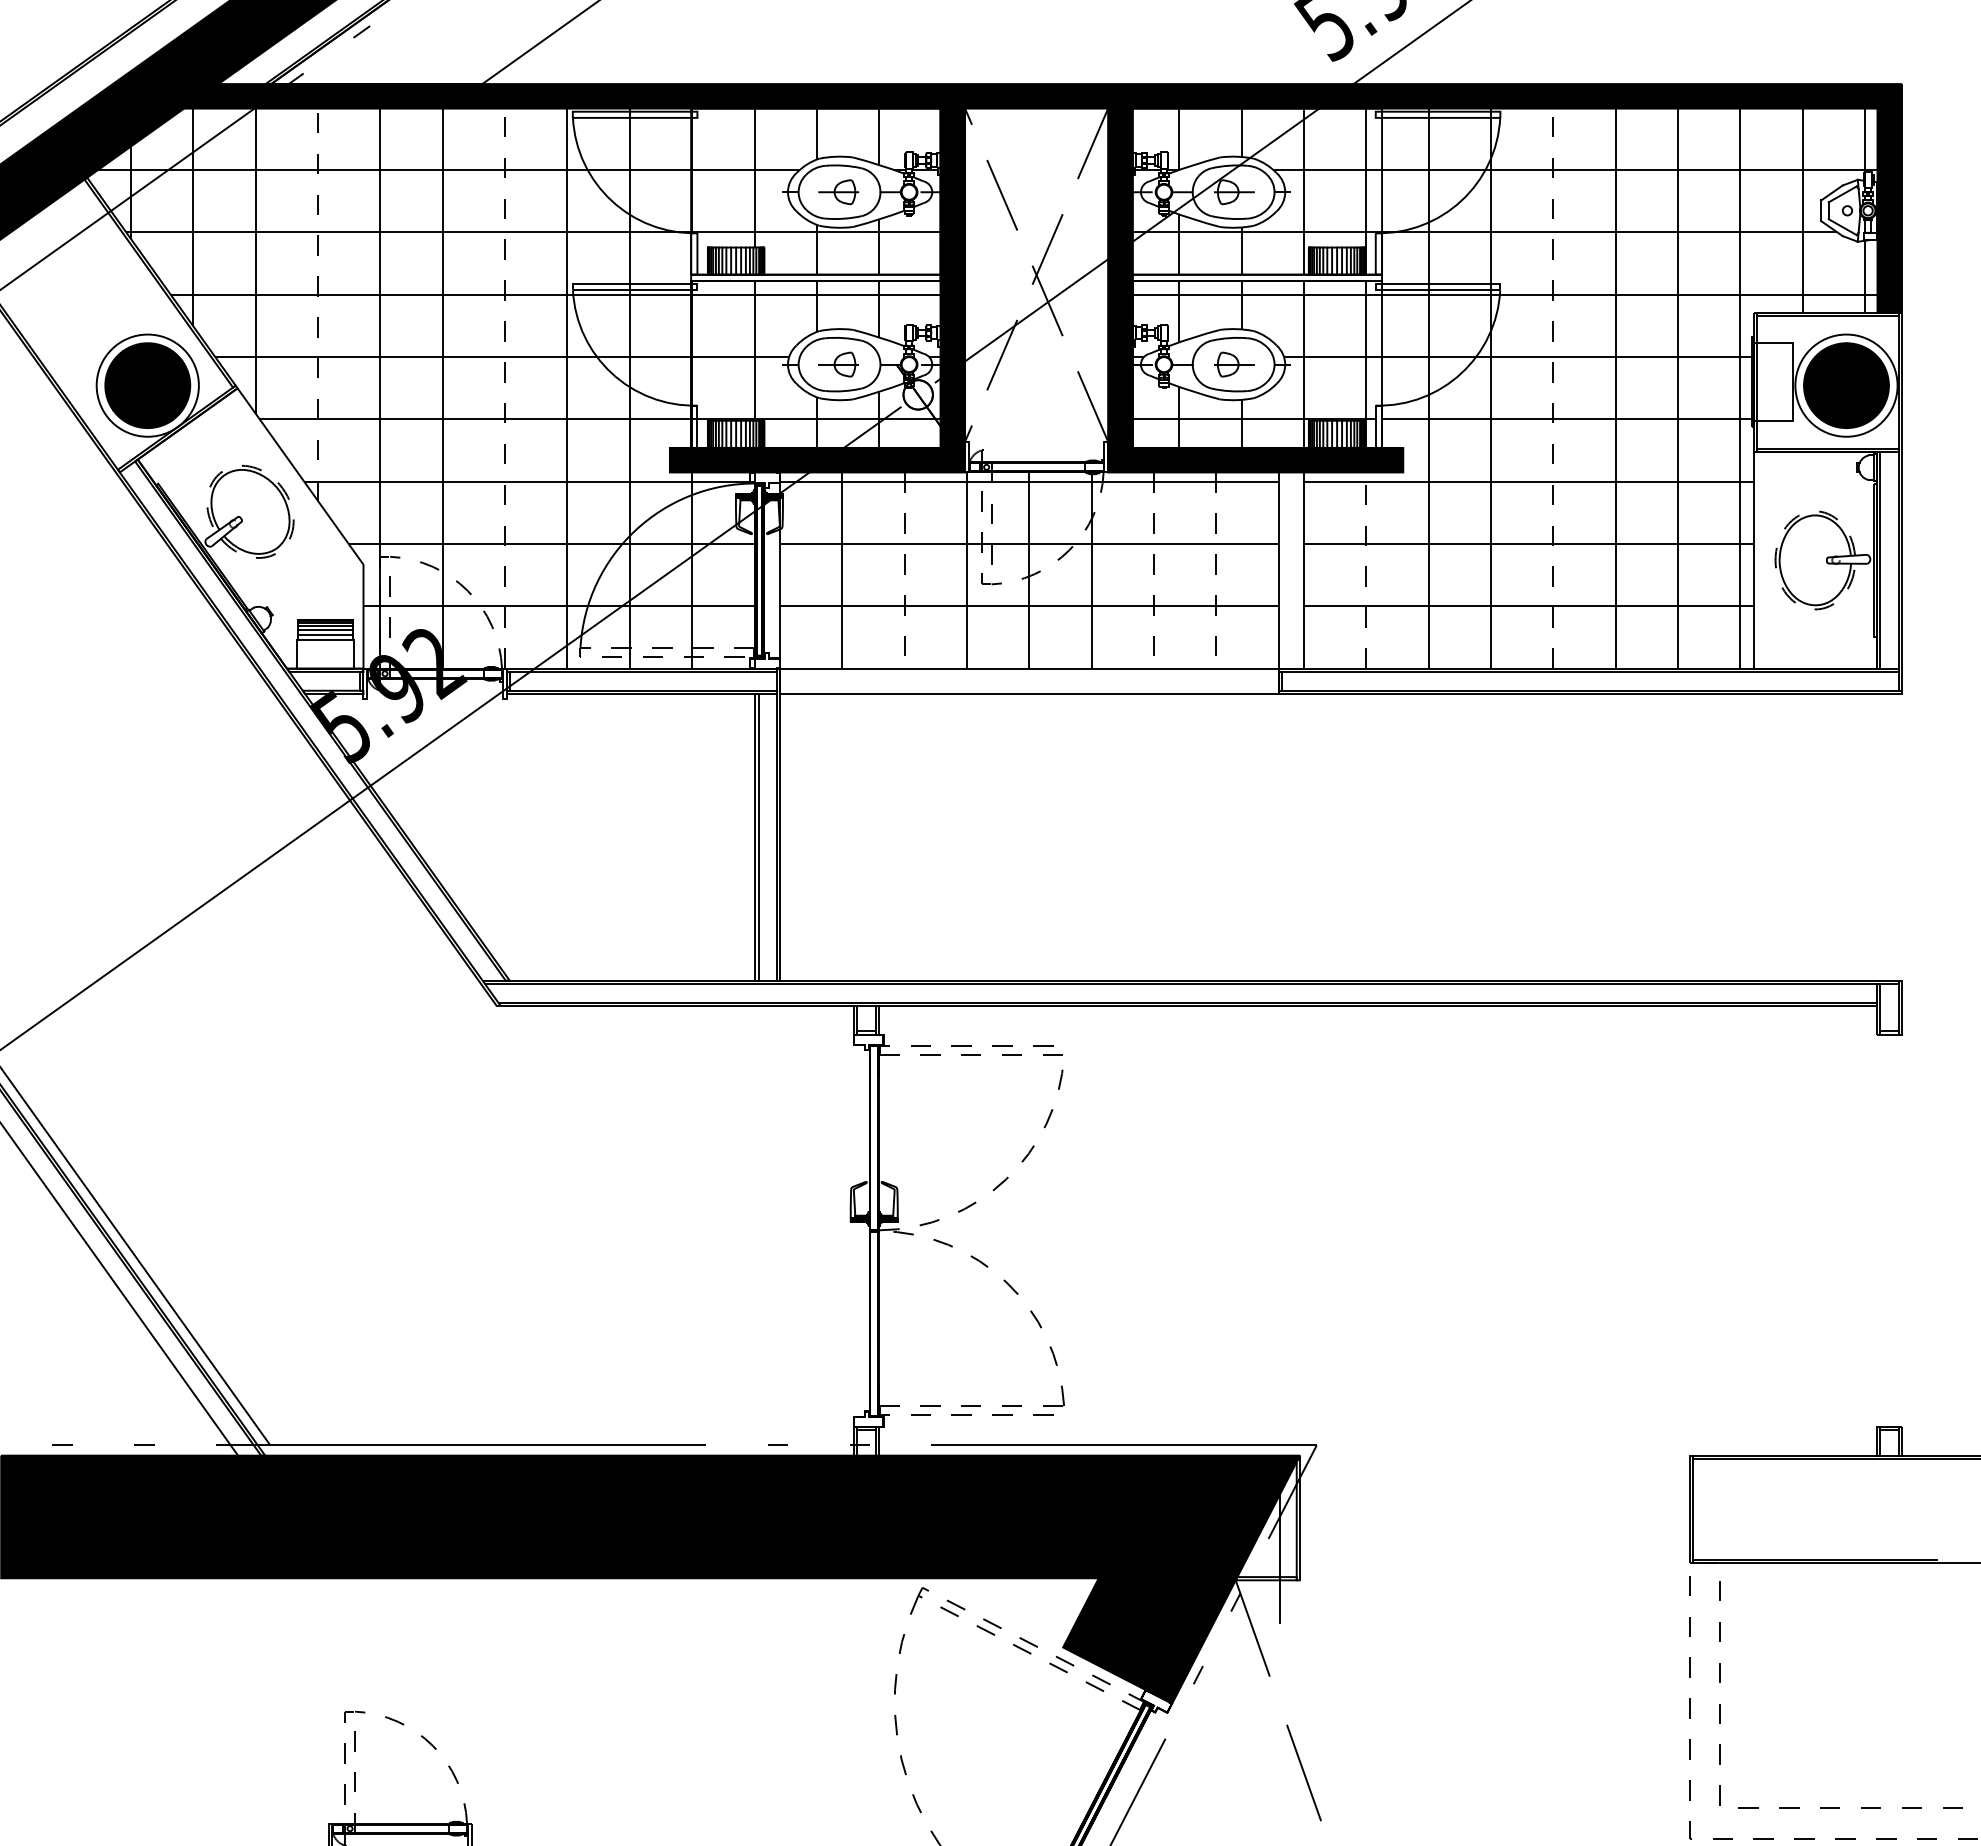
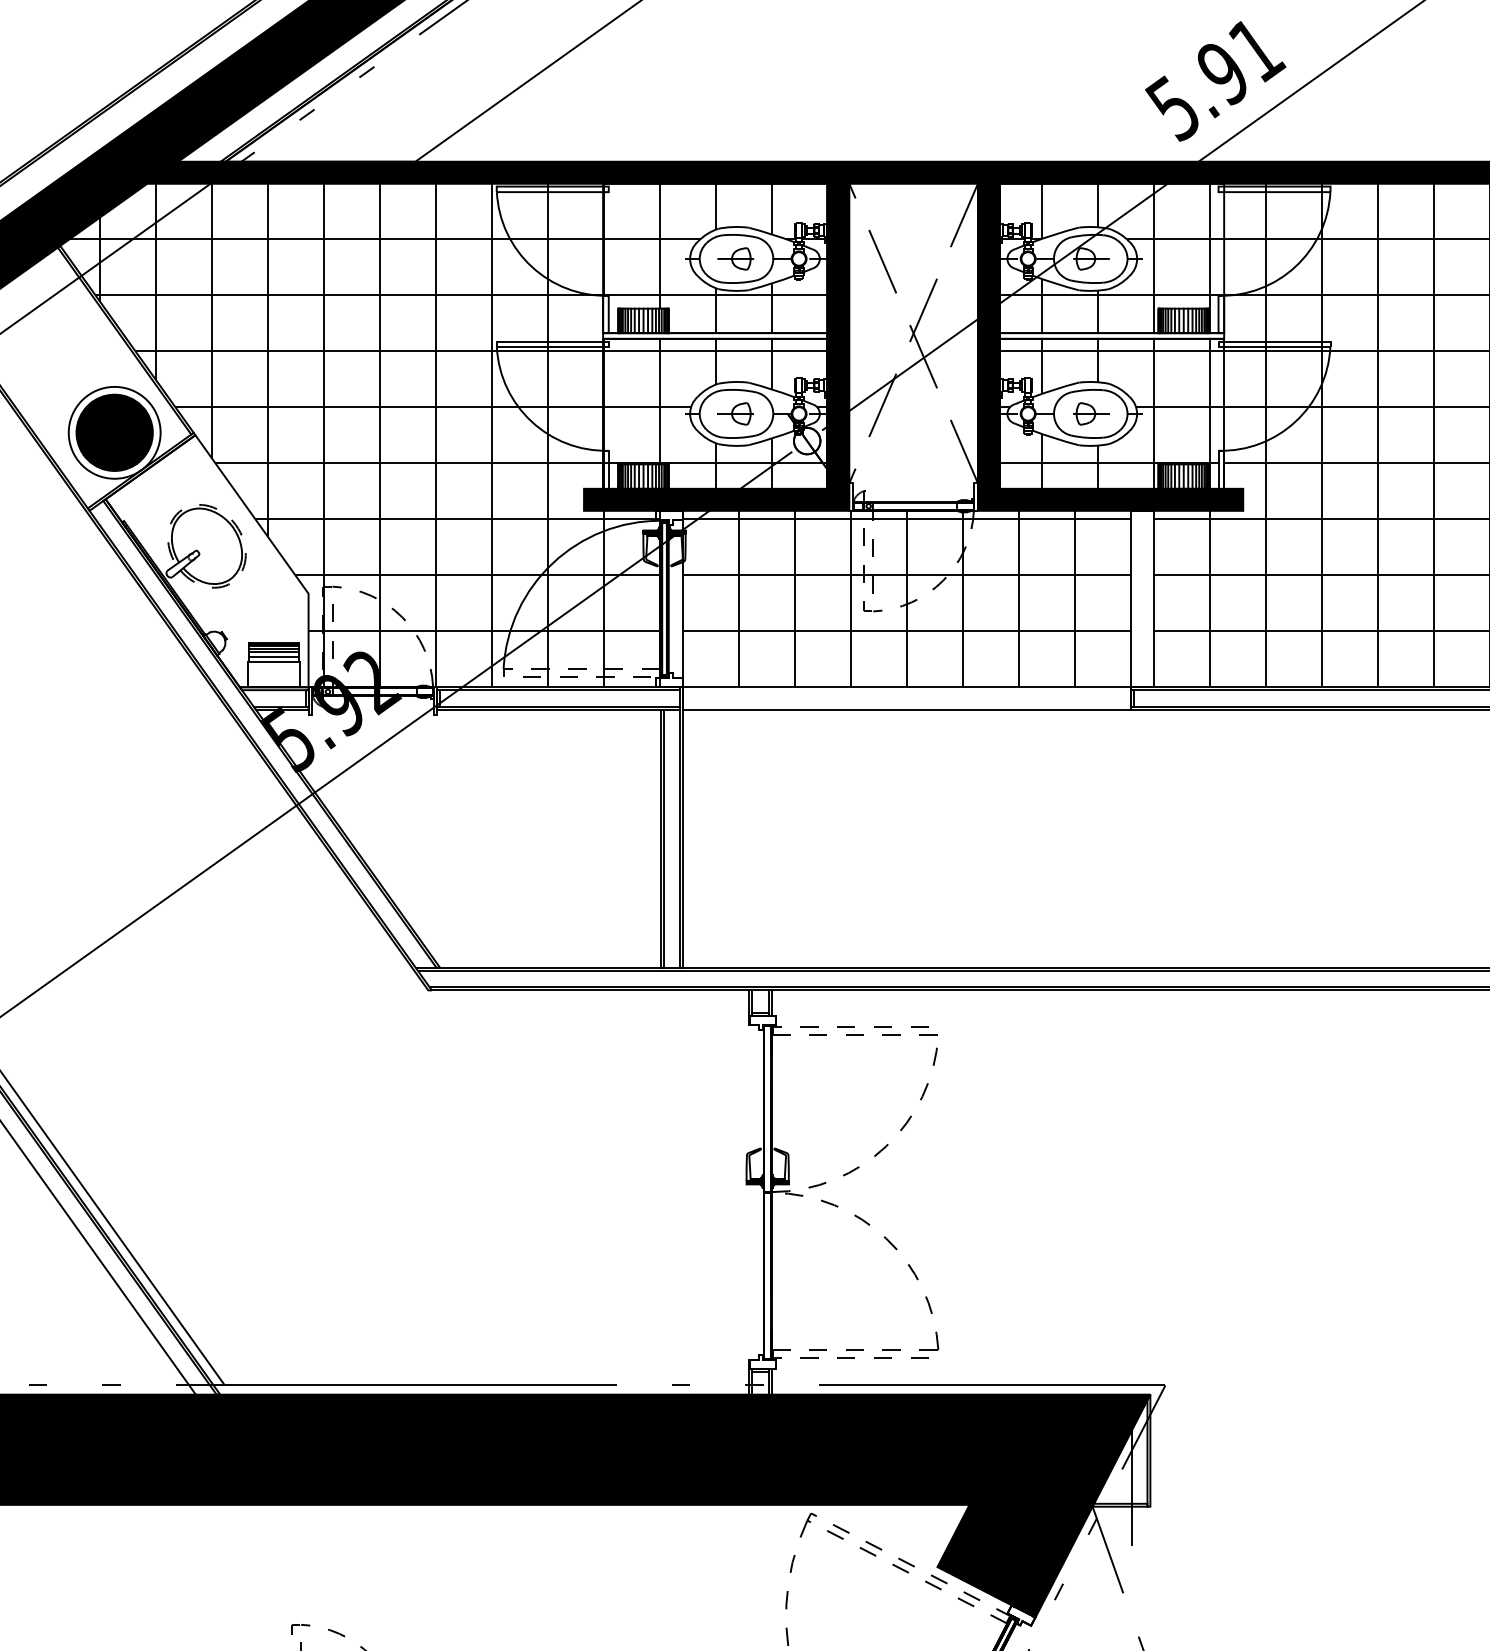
line: (318, 304) -> (268, 359), dashed -> solid
line: (505, 388) -> (436, 435), dashed -> solid
line: (1553, 388) -> (1378, 435), dashed -> solid
line: (1366, 570) -> (1210, 598), dashed -> solid
line: (904, 571) -> (794, 599), dashed -> solid
line: (1153, 571) -> (1018, 599), dashed -> solid
line: (1216, 571) -> (1075, 599), dashed -> solid

